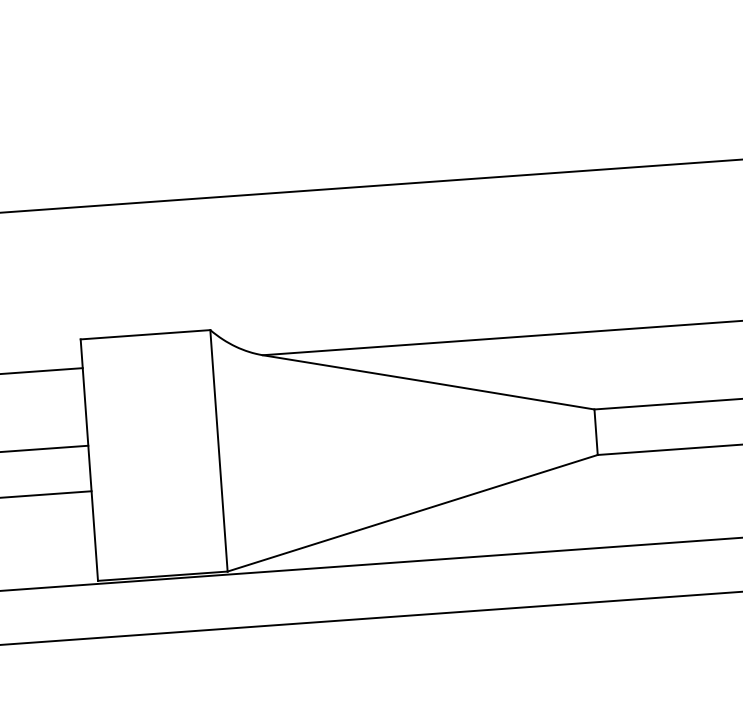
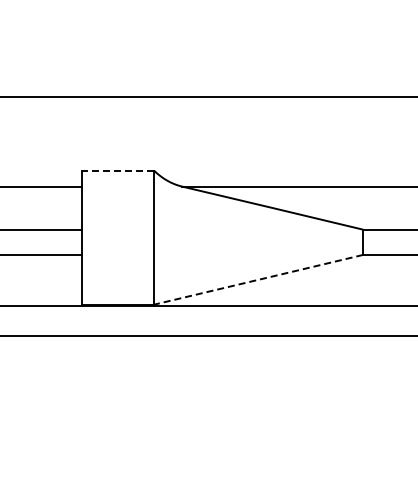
line: (146, 334) -> (118, 170), solid -> dashed
line: (412, 512) -> (258, 279), solid -> dashed

